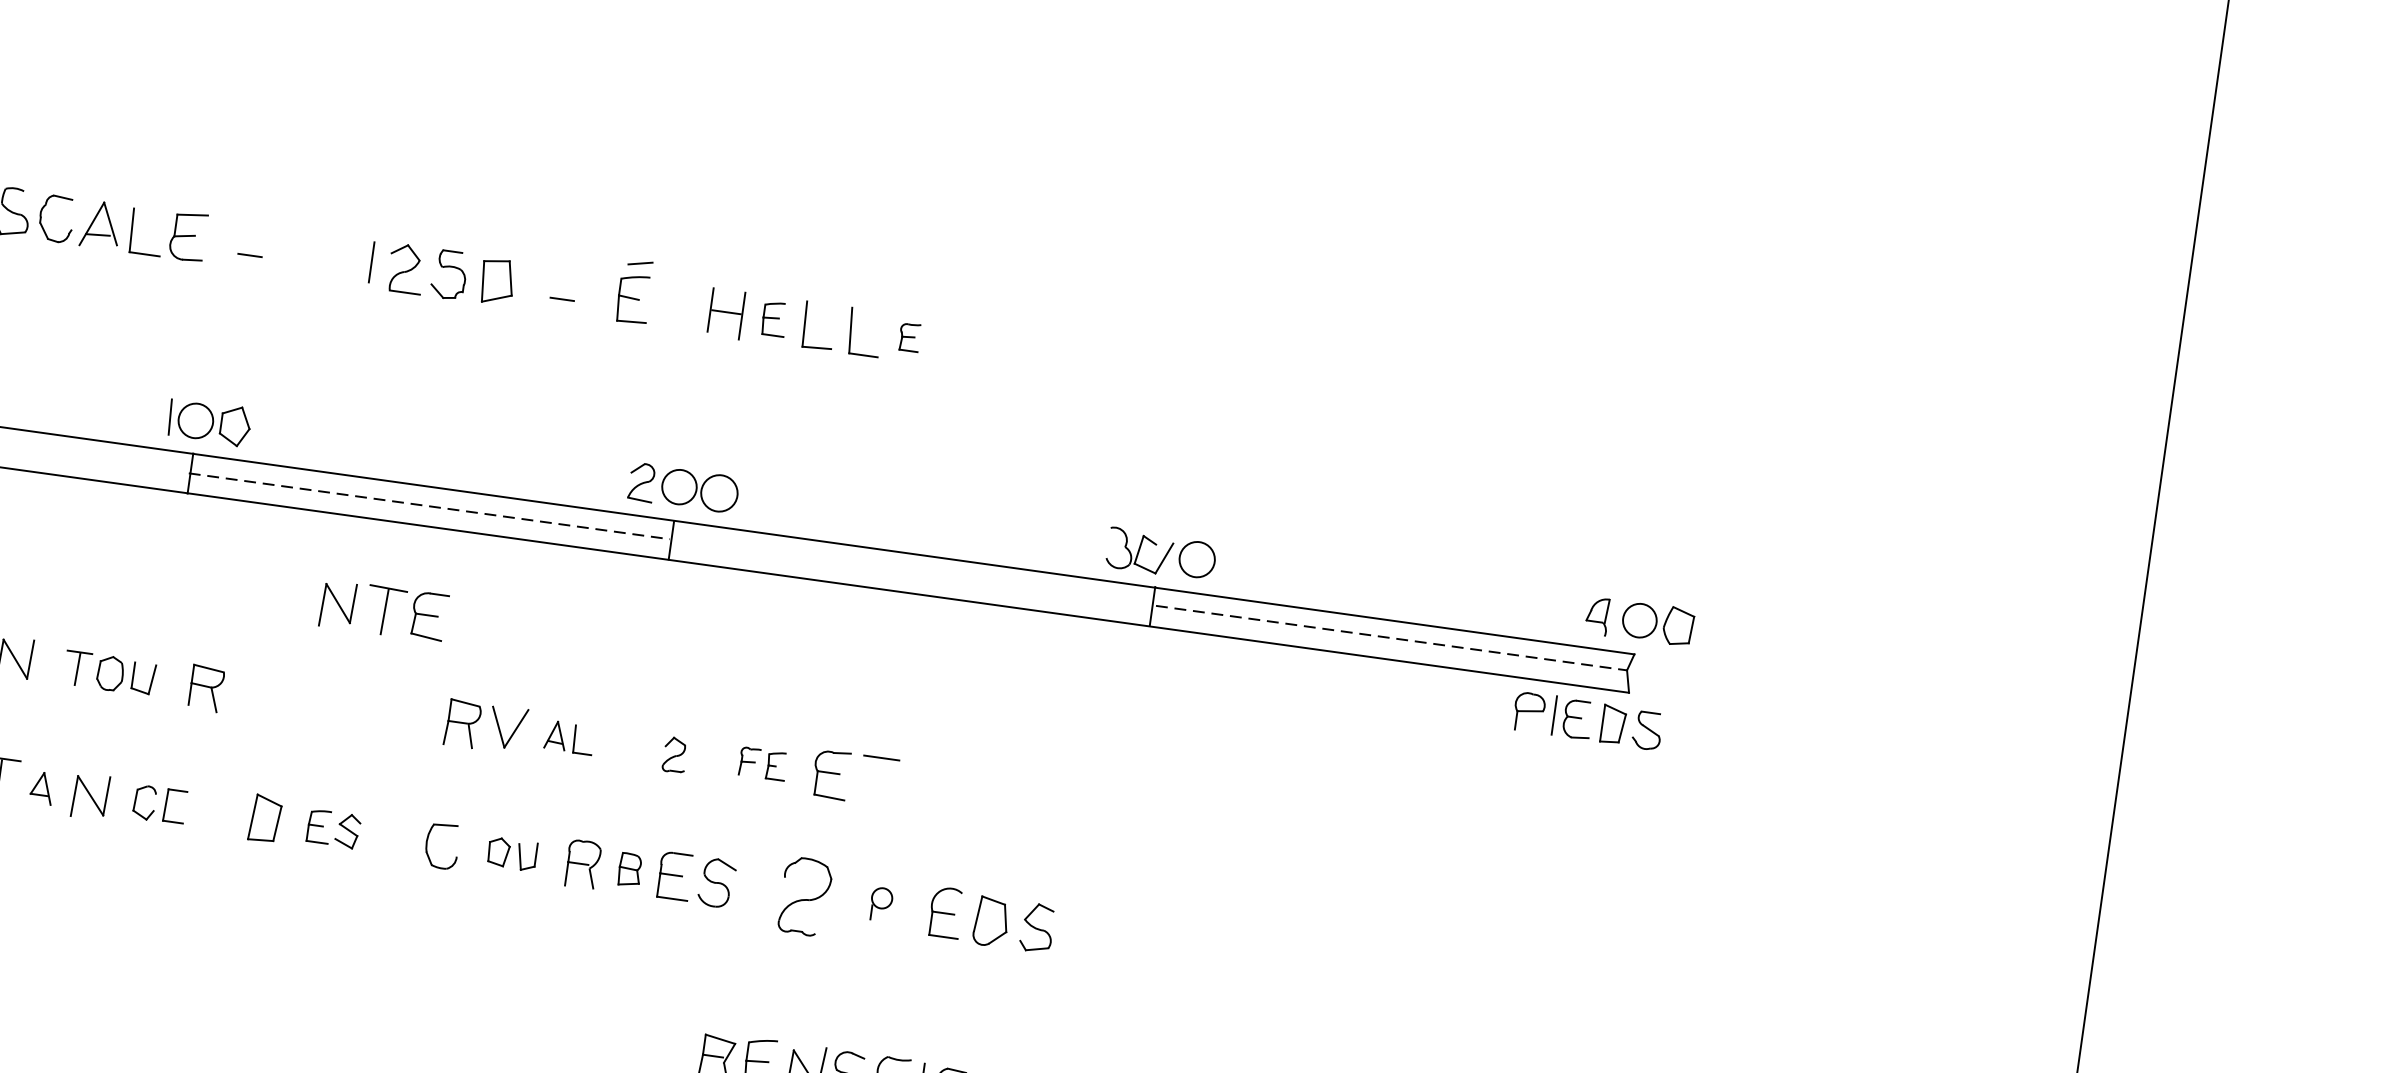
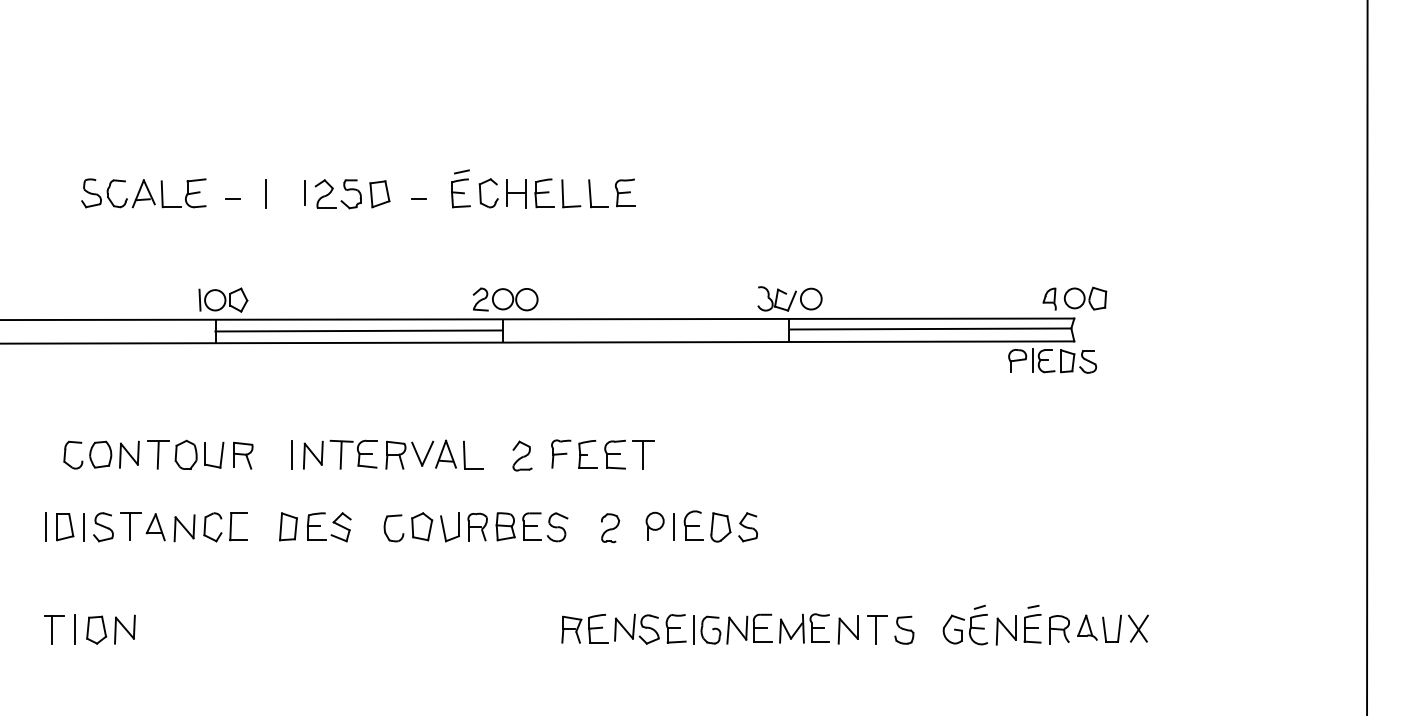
line: (306, 255) -> (266, 194), added
part: (668, 304) -> (481, 193), added
part: (774, 319) -> (544, 193), size x1.43
part: (908, 336) -> (624, 192), size x1.67
line: (431, 505) -> (359, 330), dashed -> solid
part: (383, 610) -> (340, 454), moved
line: (1392, 637) -> (931, 328), dashed -> solid
part: (109, 672) -> (185, 454), size x1.43
line: (287, 697) -> (291, 454), added
part: (569, 737) -> (459, 454), size x1.67
part: (675, 754) -> (522, 455), size x1.43
part: (763, 763) -> (574, 453), size x1.67
line: (877, 780) -> (642, 454), added
part: (41, 788) -> (155, 527), size x1.43
part: (159, 804) -> (225, 527), size x1.43
part: (334, 829) -> (329, 527), size x1.43
part: (512, 854) -> (435, 527), size x1.67
part: (629, 869) -> (505, 526), size x1.43
part: (805, 897) -> (610, 528), size x0.62
part: (880, 902) -> (654, 525), size x1.43
line: (911, 910) -> (673, 527), added

